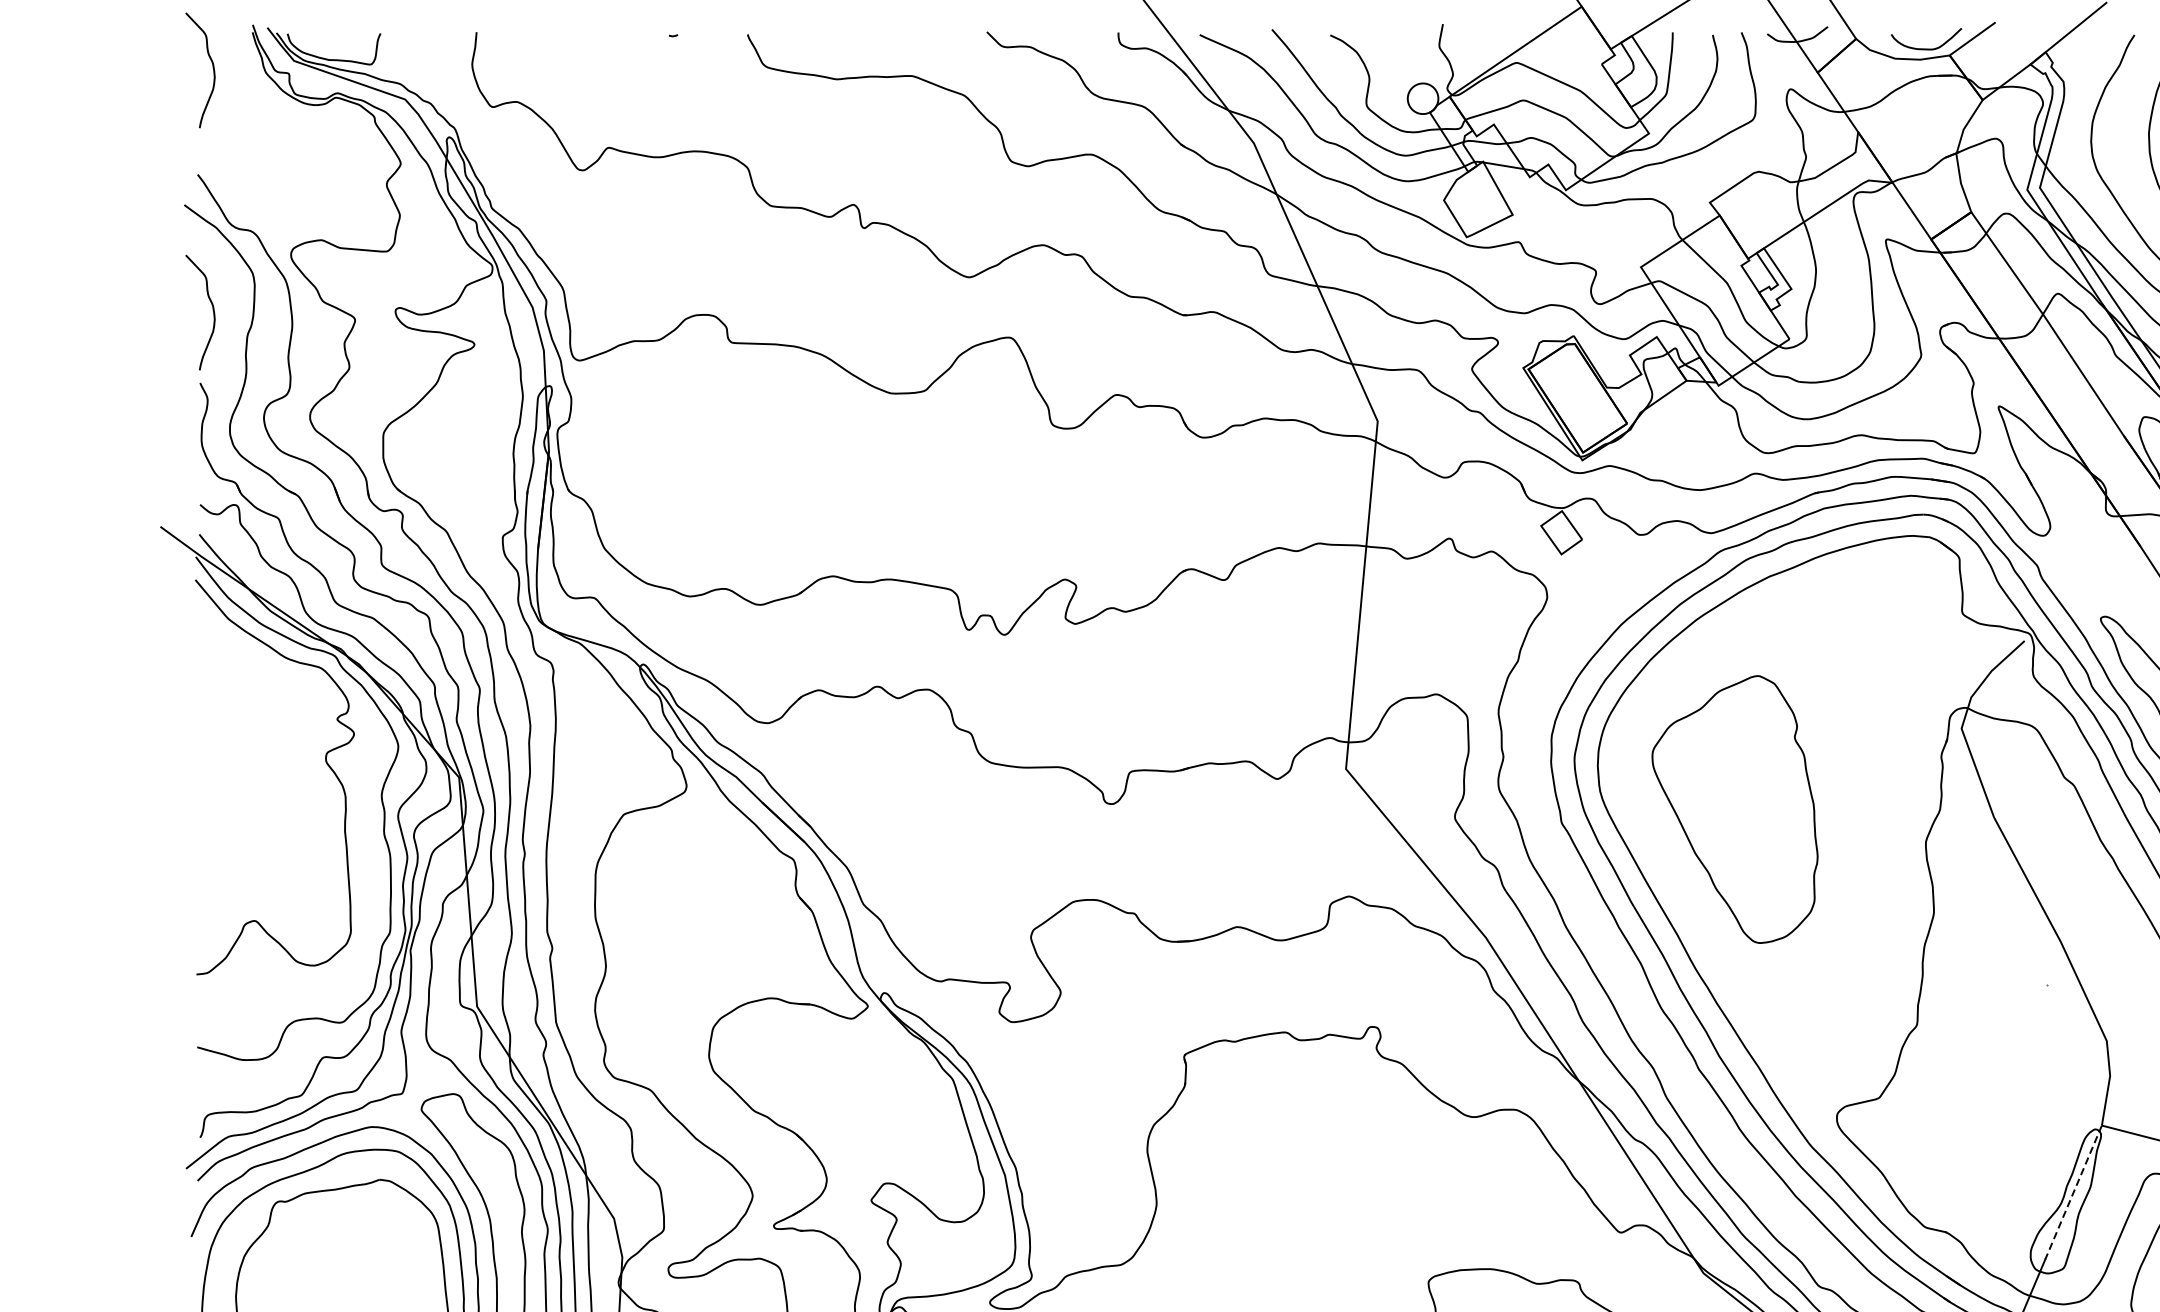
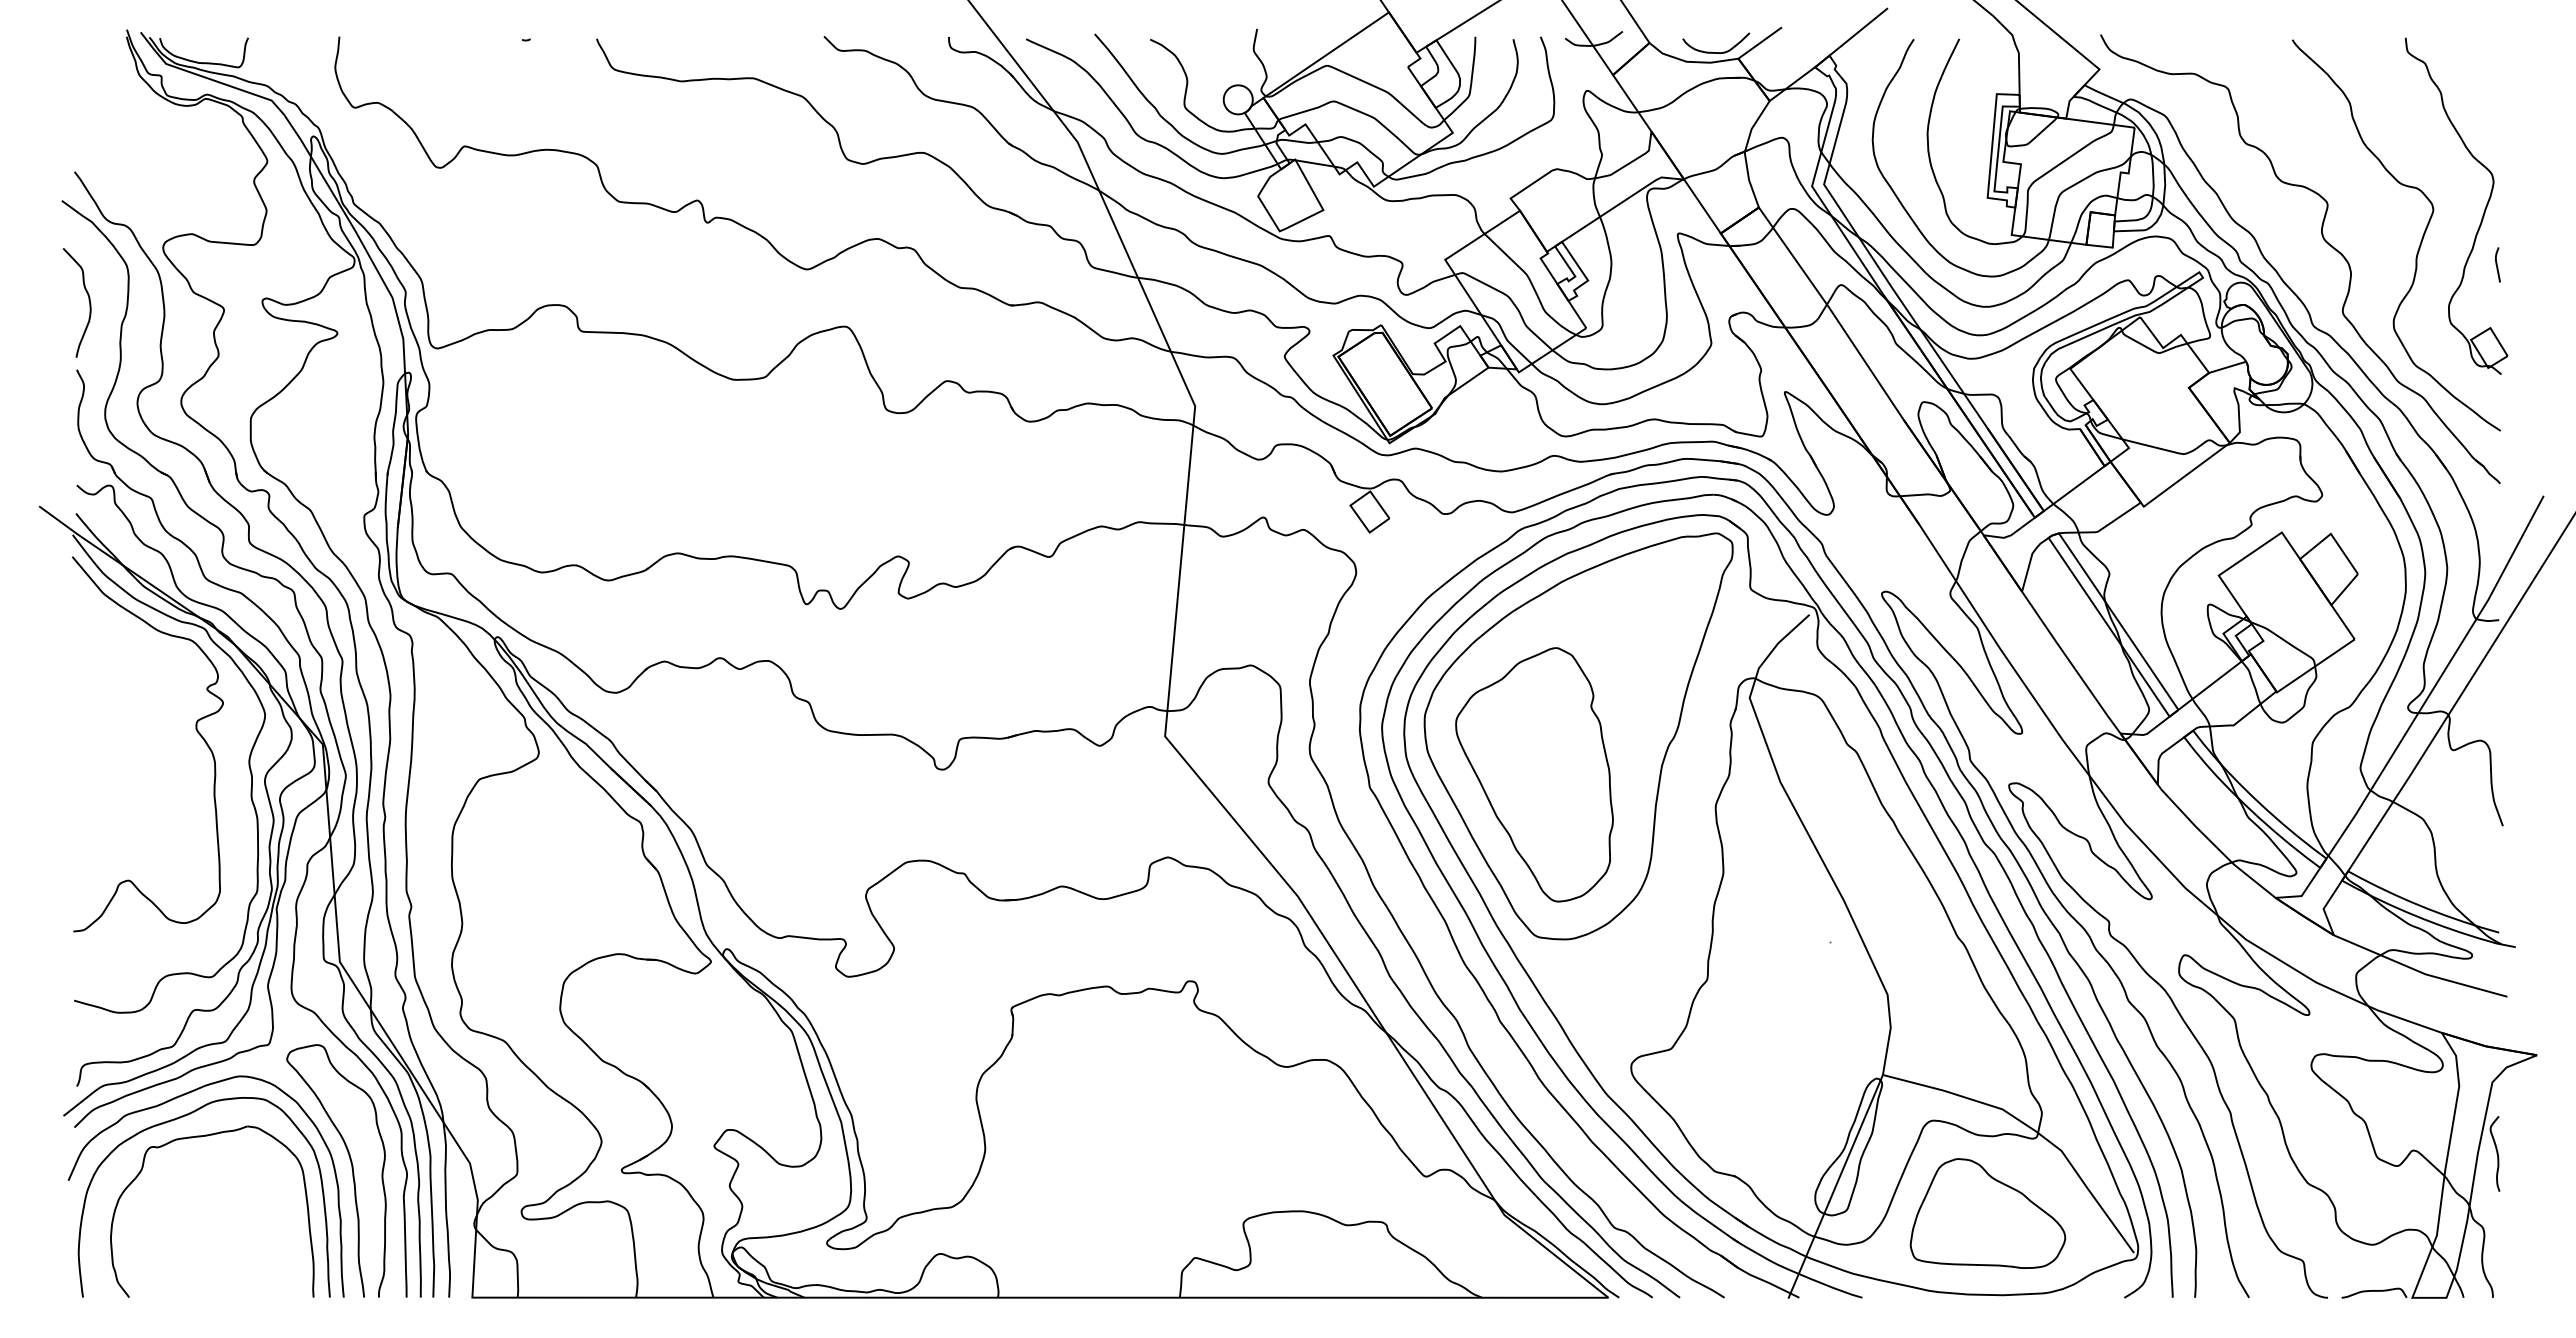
curve: (212, 67) -> (88, 70), removed
part: (1781, 769) -> (1578, 736), added
line: (2073, 1193) -> (1855, 1139), dashed -> solid

